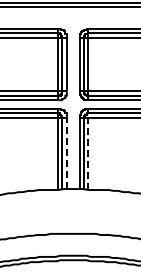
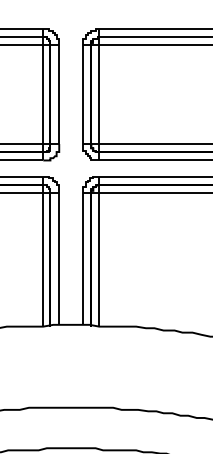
line: (88, 151) -> (99, 255), dashed -> solid
line: (66, 153) -> (58, 259), dashed -> solid

